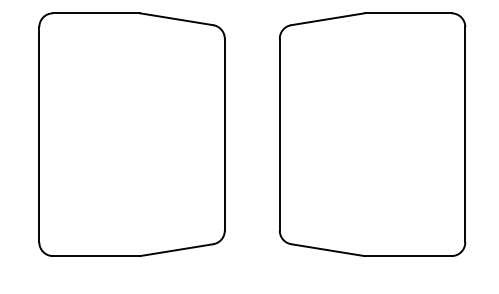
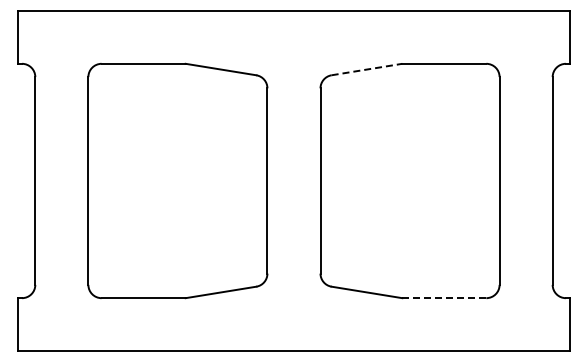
line: (327, 19) -> (366, 69), solid -> dashed
line: (407, 256) -> (443, 298), solid -> dashed

